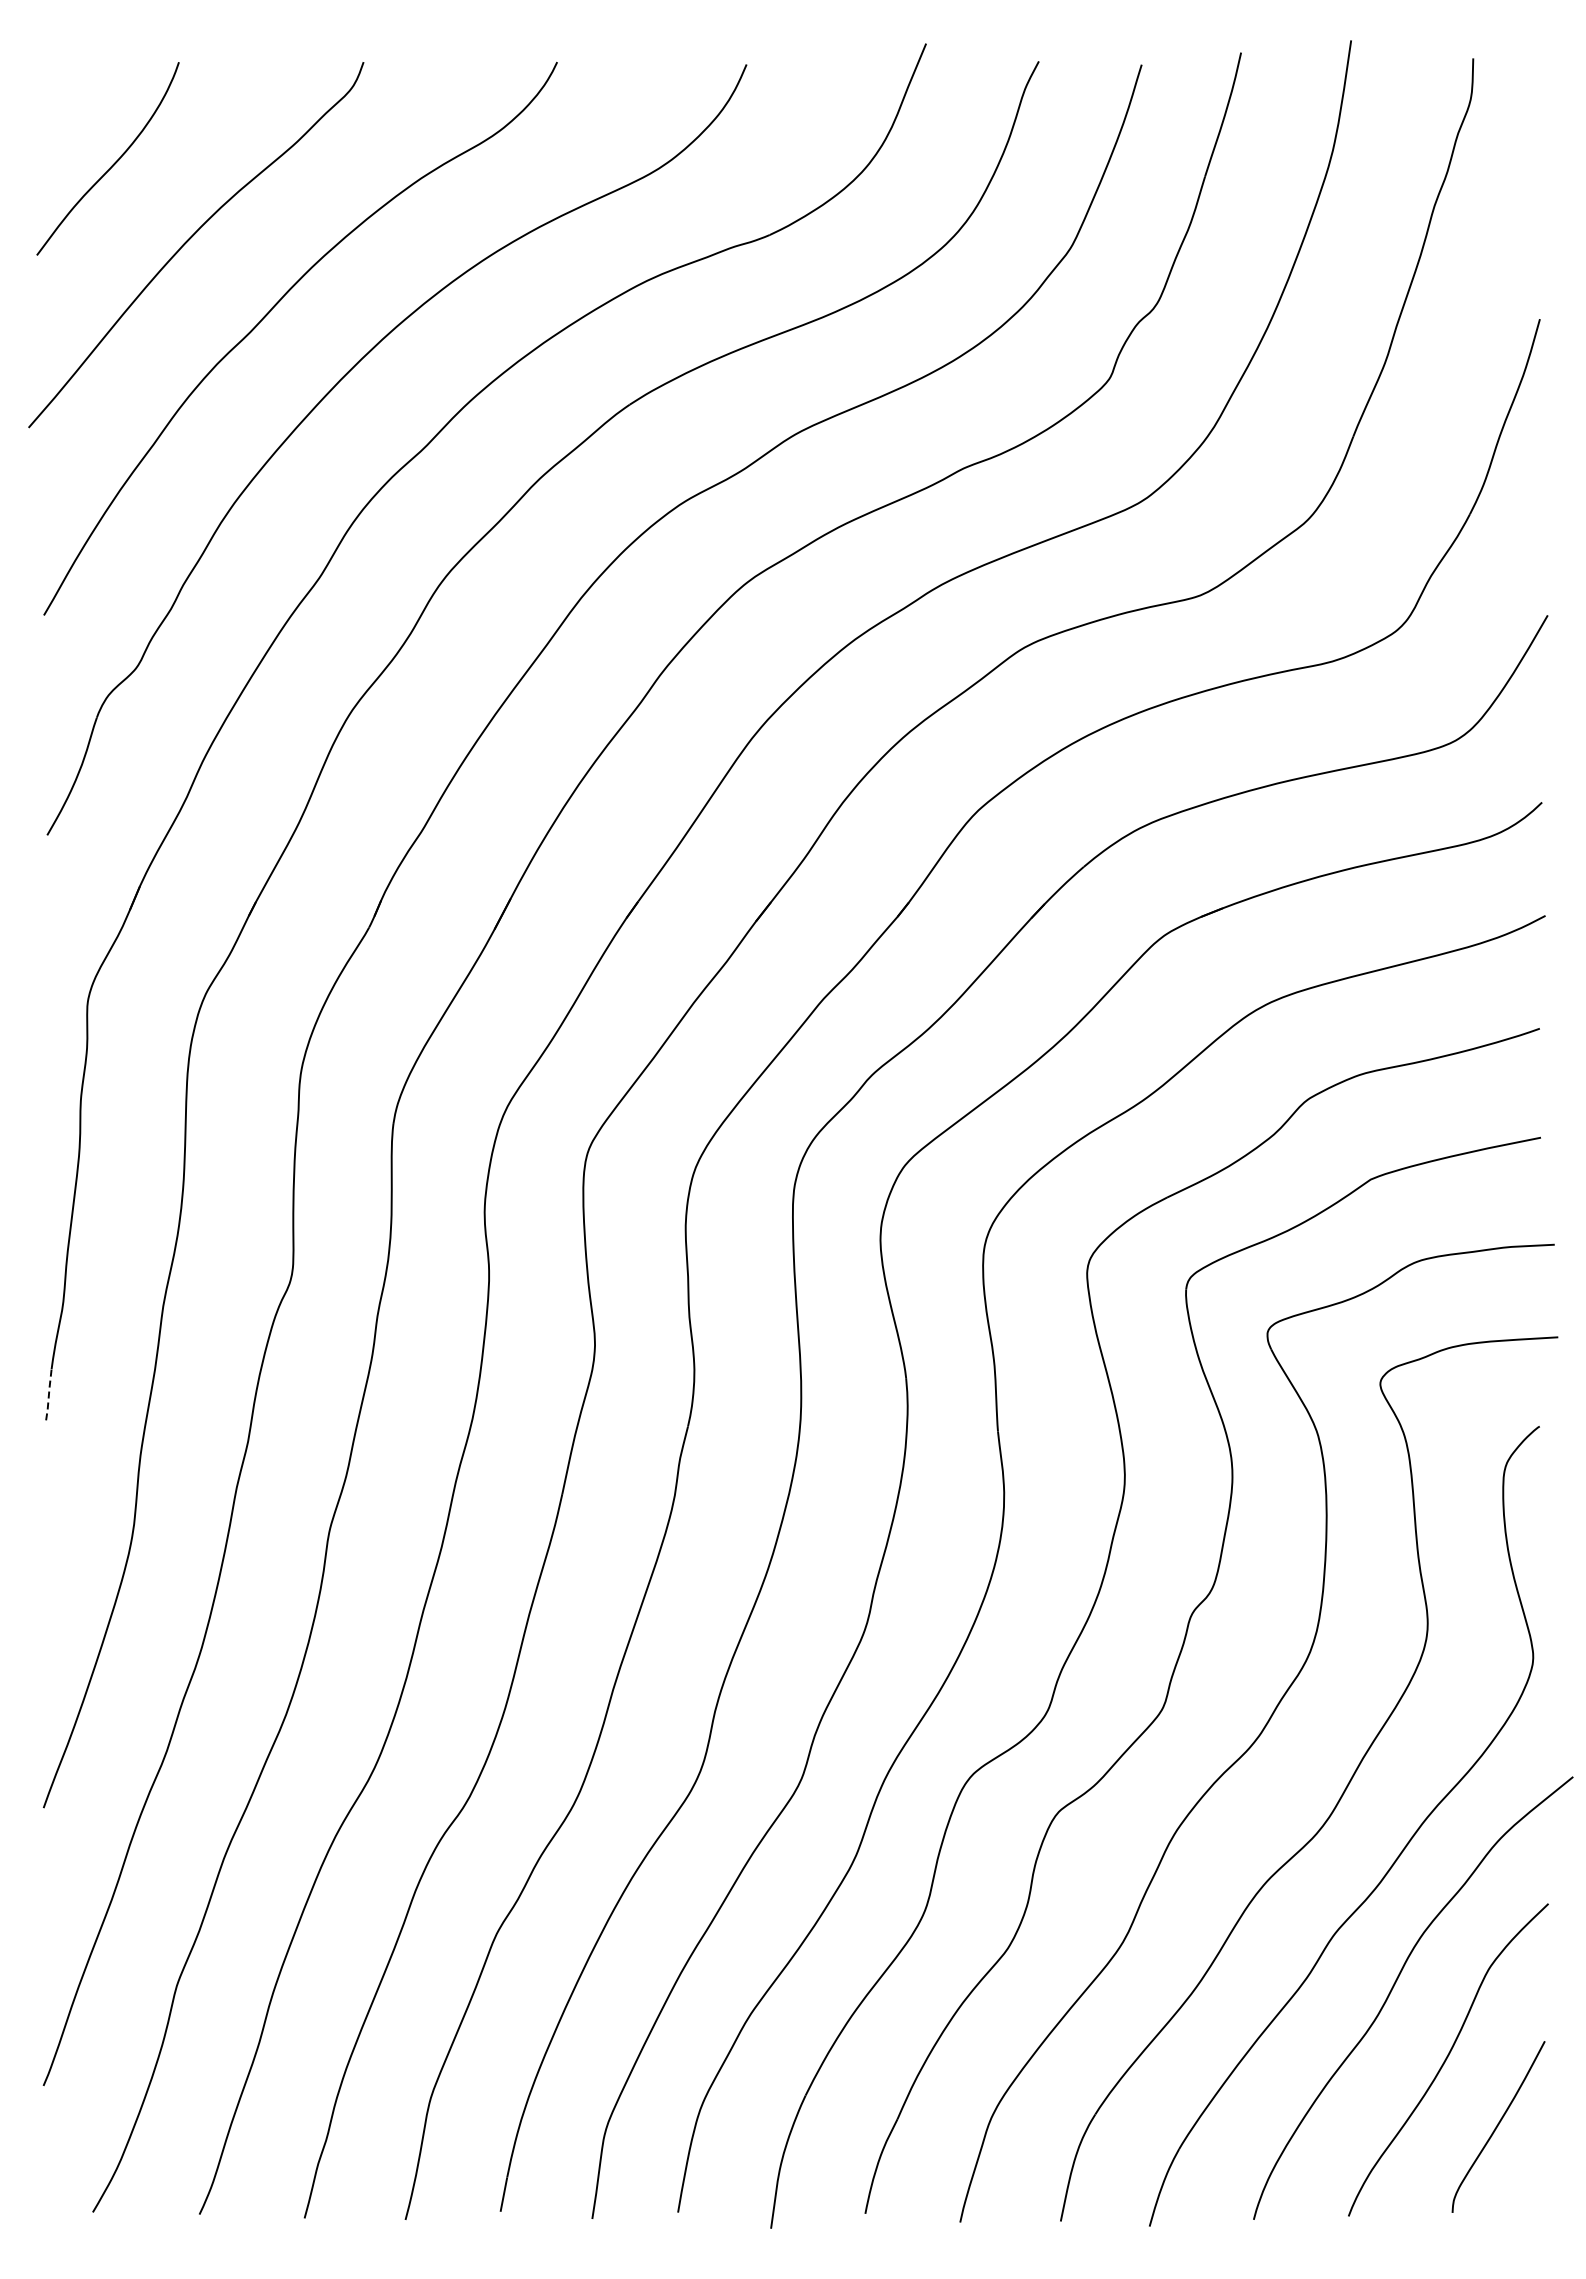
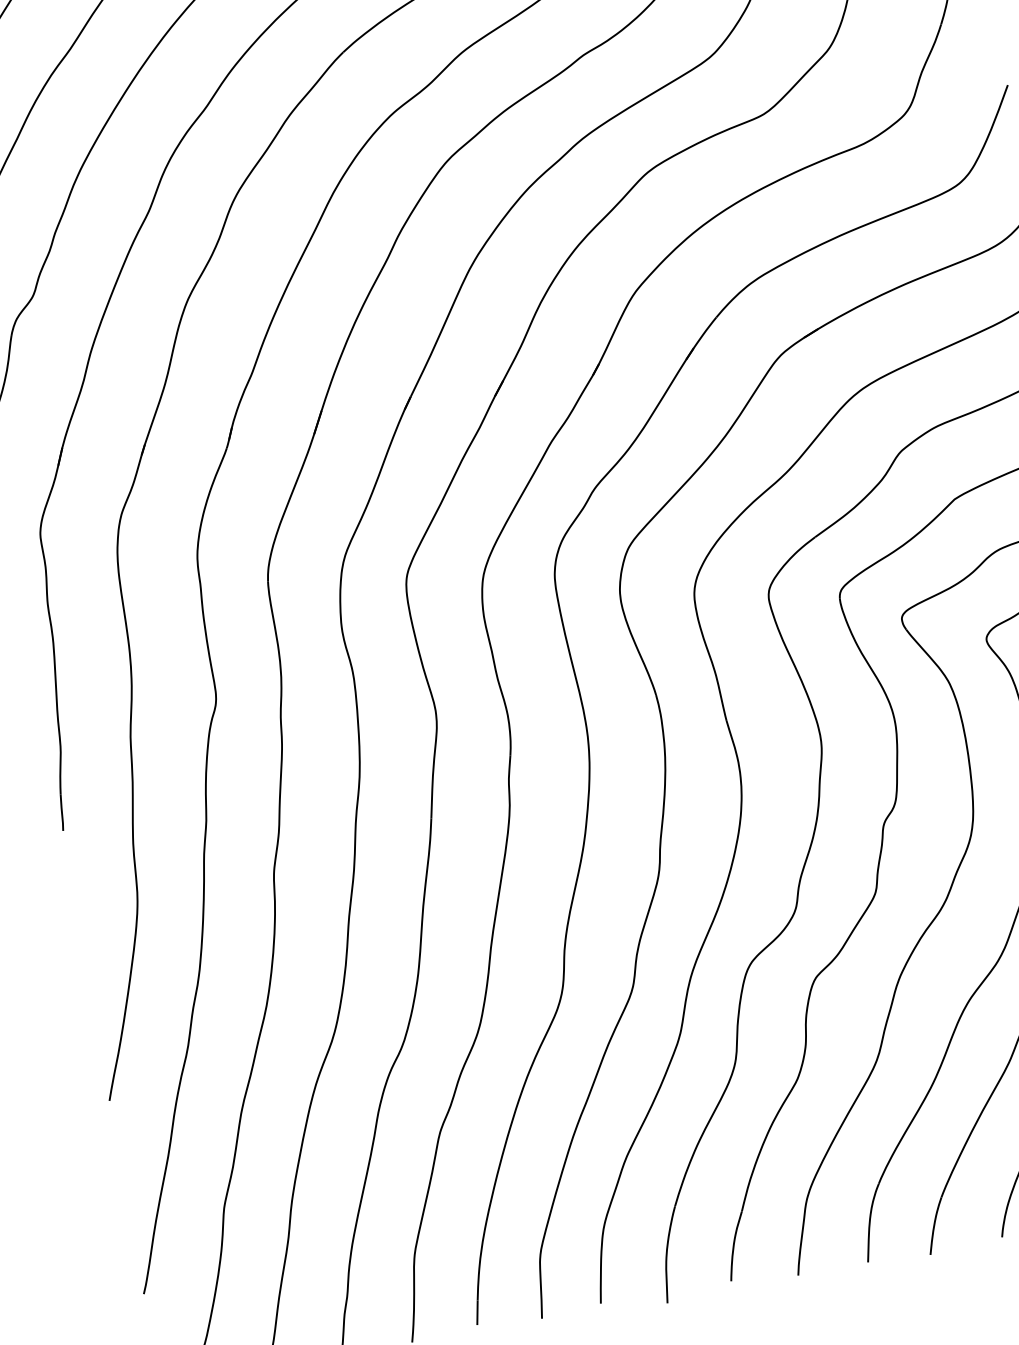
line: (48, 1394) -> (61, 812), dashed -> solid

